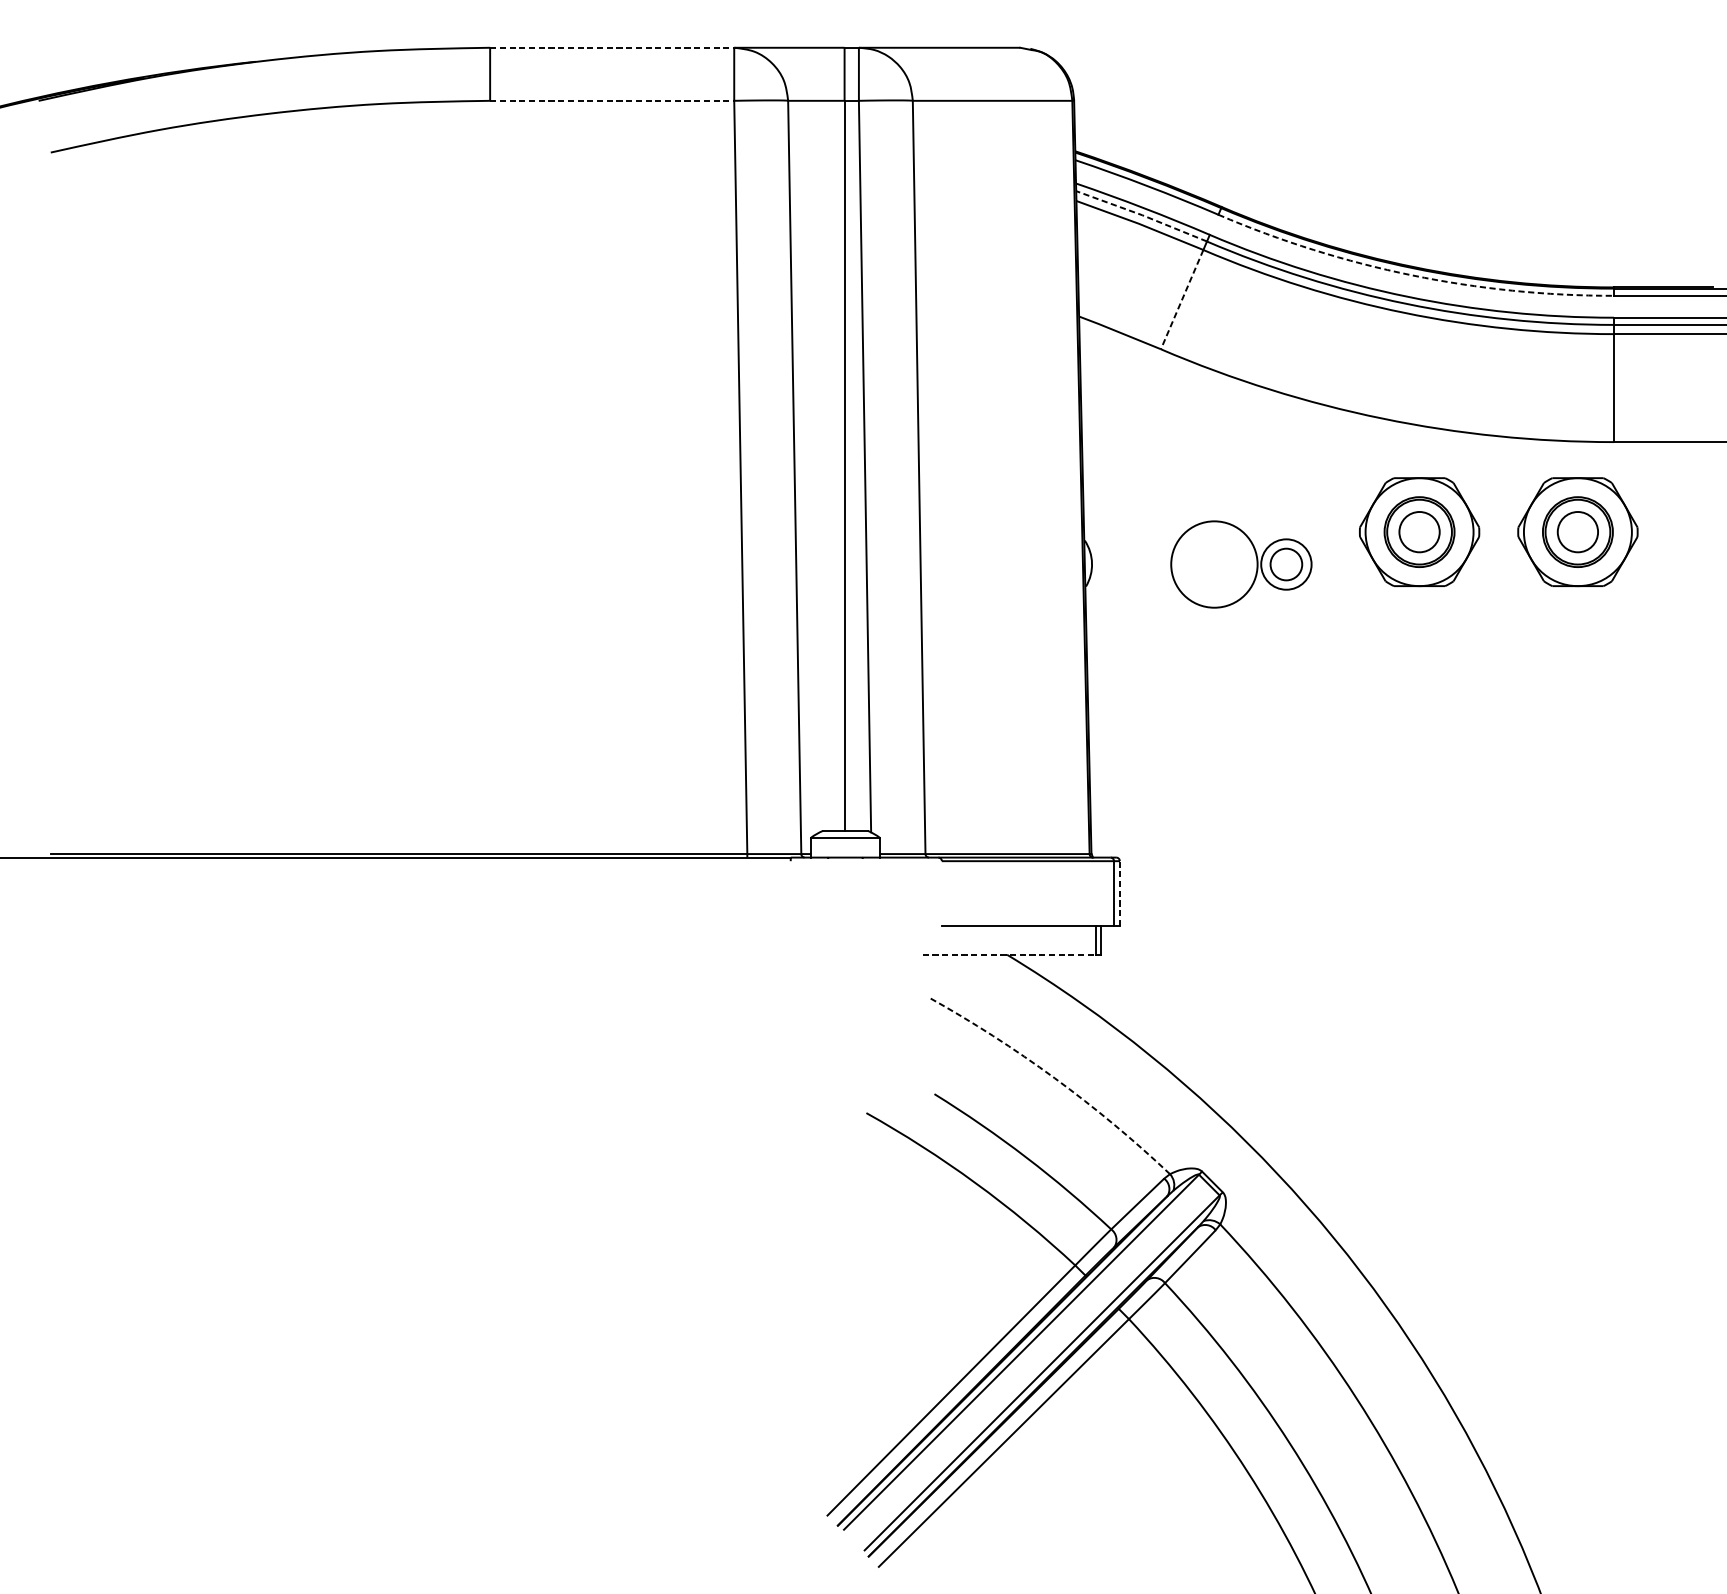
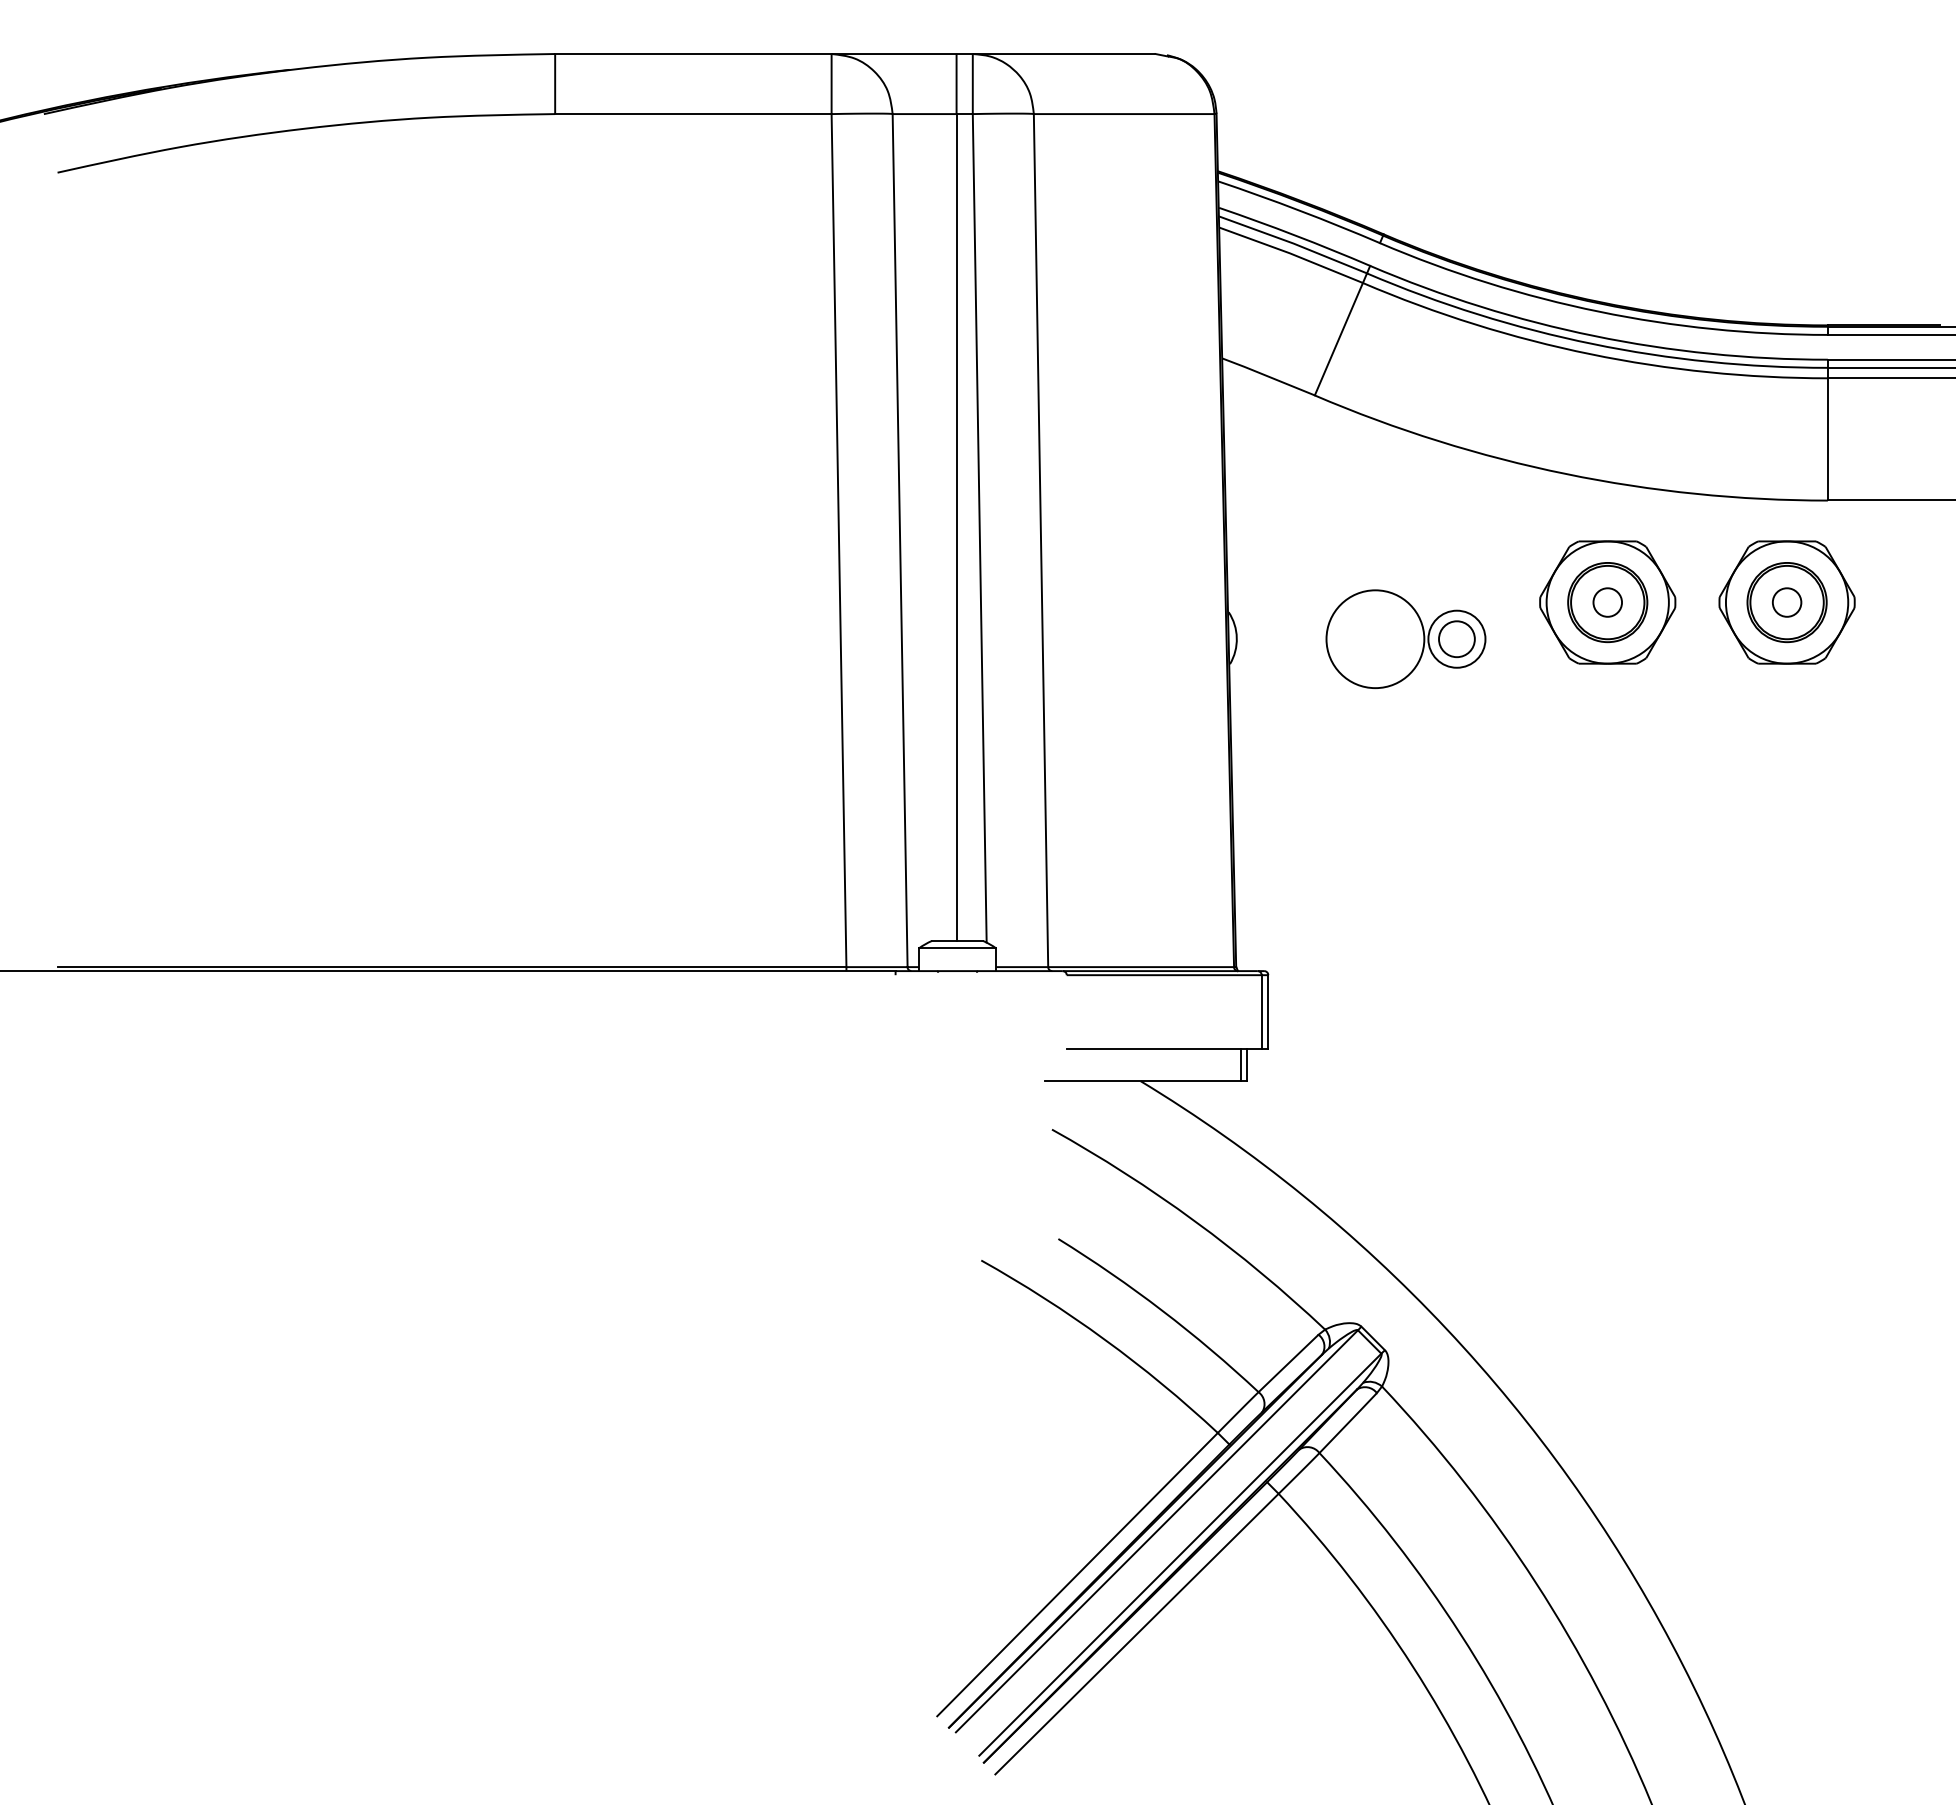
line: (612, 48) -> (693, 54), dashed -> solid
line: (612, 101) -> (693, 114), dashed -> solid
line: (1141, 215) -> (1292, 243), dashed -> solid
arc: (1412, 275) -> (1599, 311), dashed -> solid
line: (1181, 299) -> (1338, 339), dashed -> solid
circle: (1419, 532) -> (1607, 602), size x0.62
circle: (1577, 532) -> (1786, 602), size x0.62
line: (1120, 893) -> (1268, 1011), dashed -> solid
line: (1009, 955) -> (1143, 1081), dashed -> solid
arc: (1054, 1078) -> (1194, 1221), dashed -> solid

